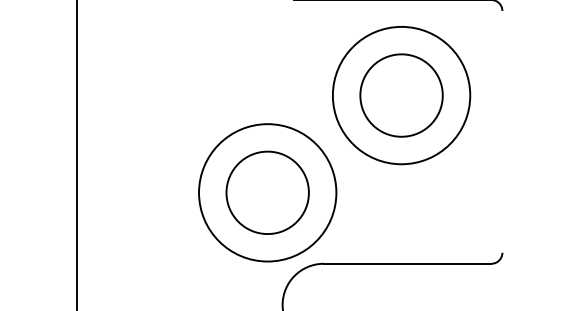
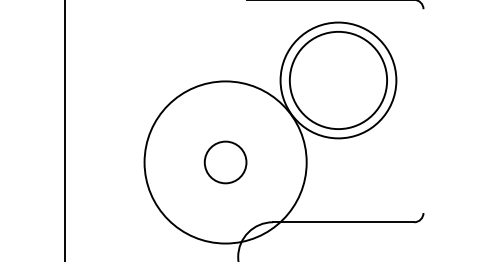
circle: (401, 95) -> (338, 80), size x1.4
circle: (267, 192) -> (225, 162), size x0.6
circle: (267, 192) -> (225, 162), size x1.4

